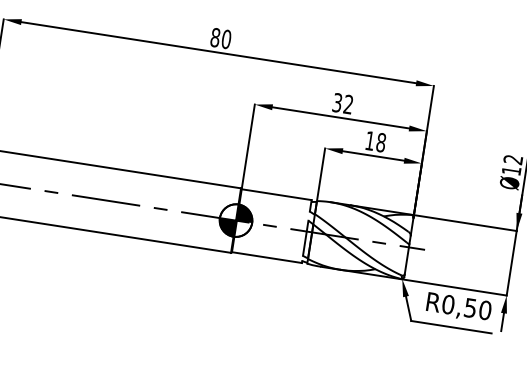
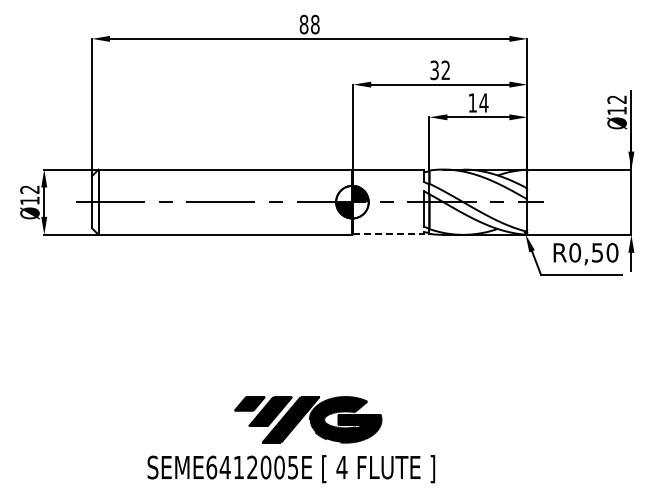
text: (226, 39) -> (315, 24), 80 -> 88
text: (380, 142) -> (483, 102), 18 -> 14
line: (267, 258) -> (389, 234), solid -> dashed

